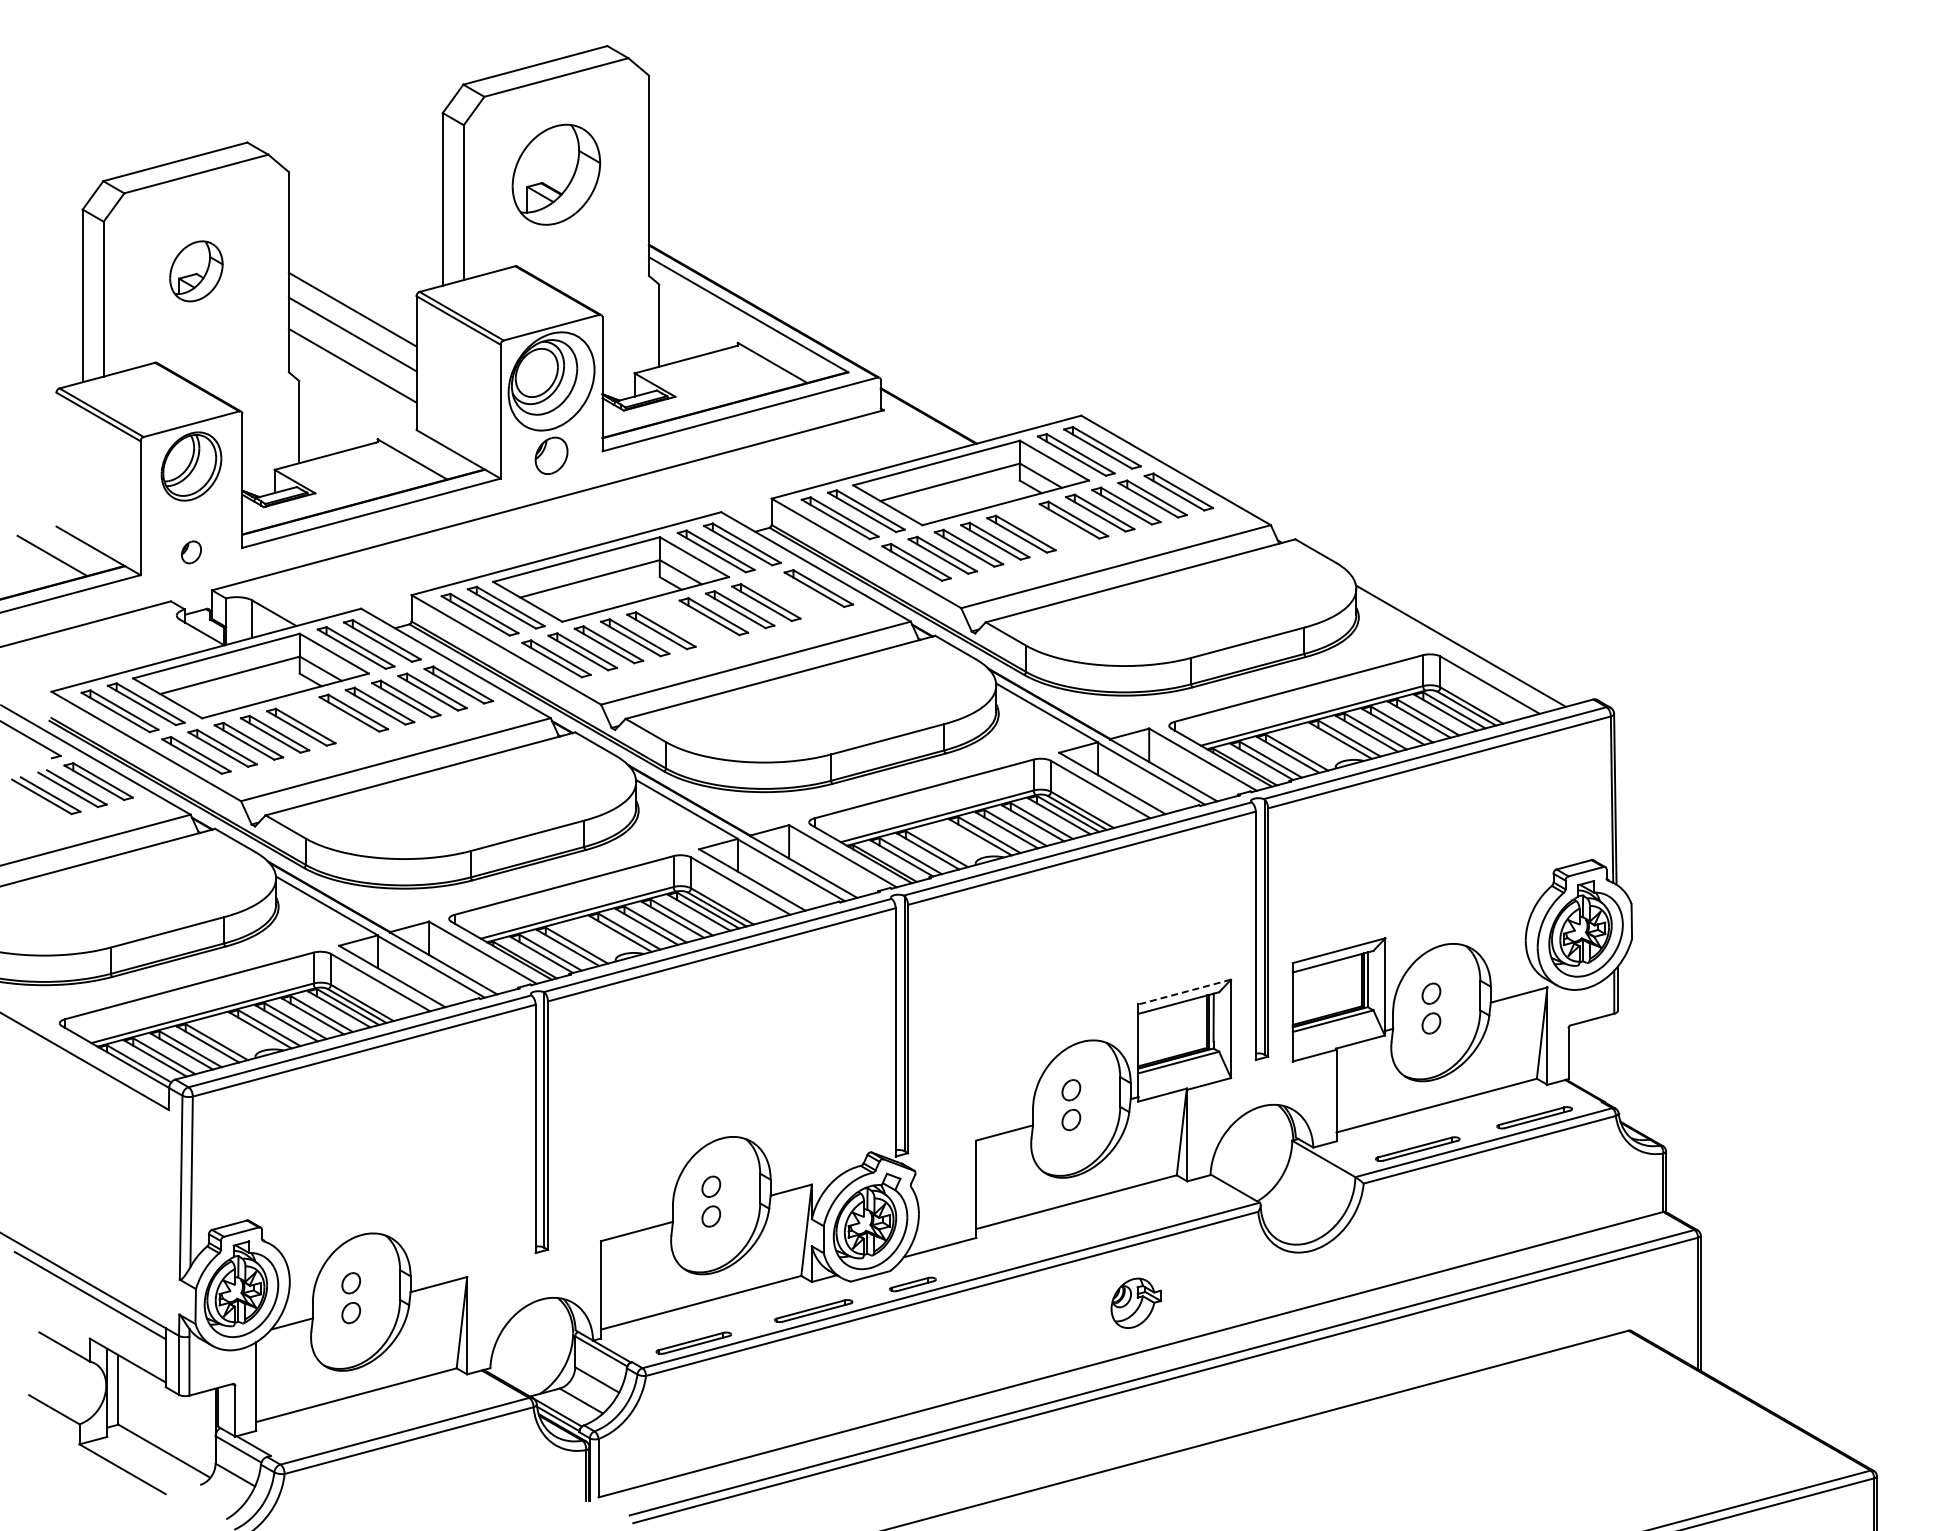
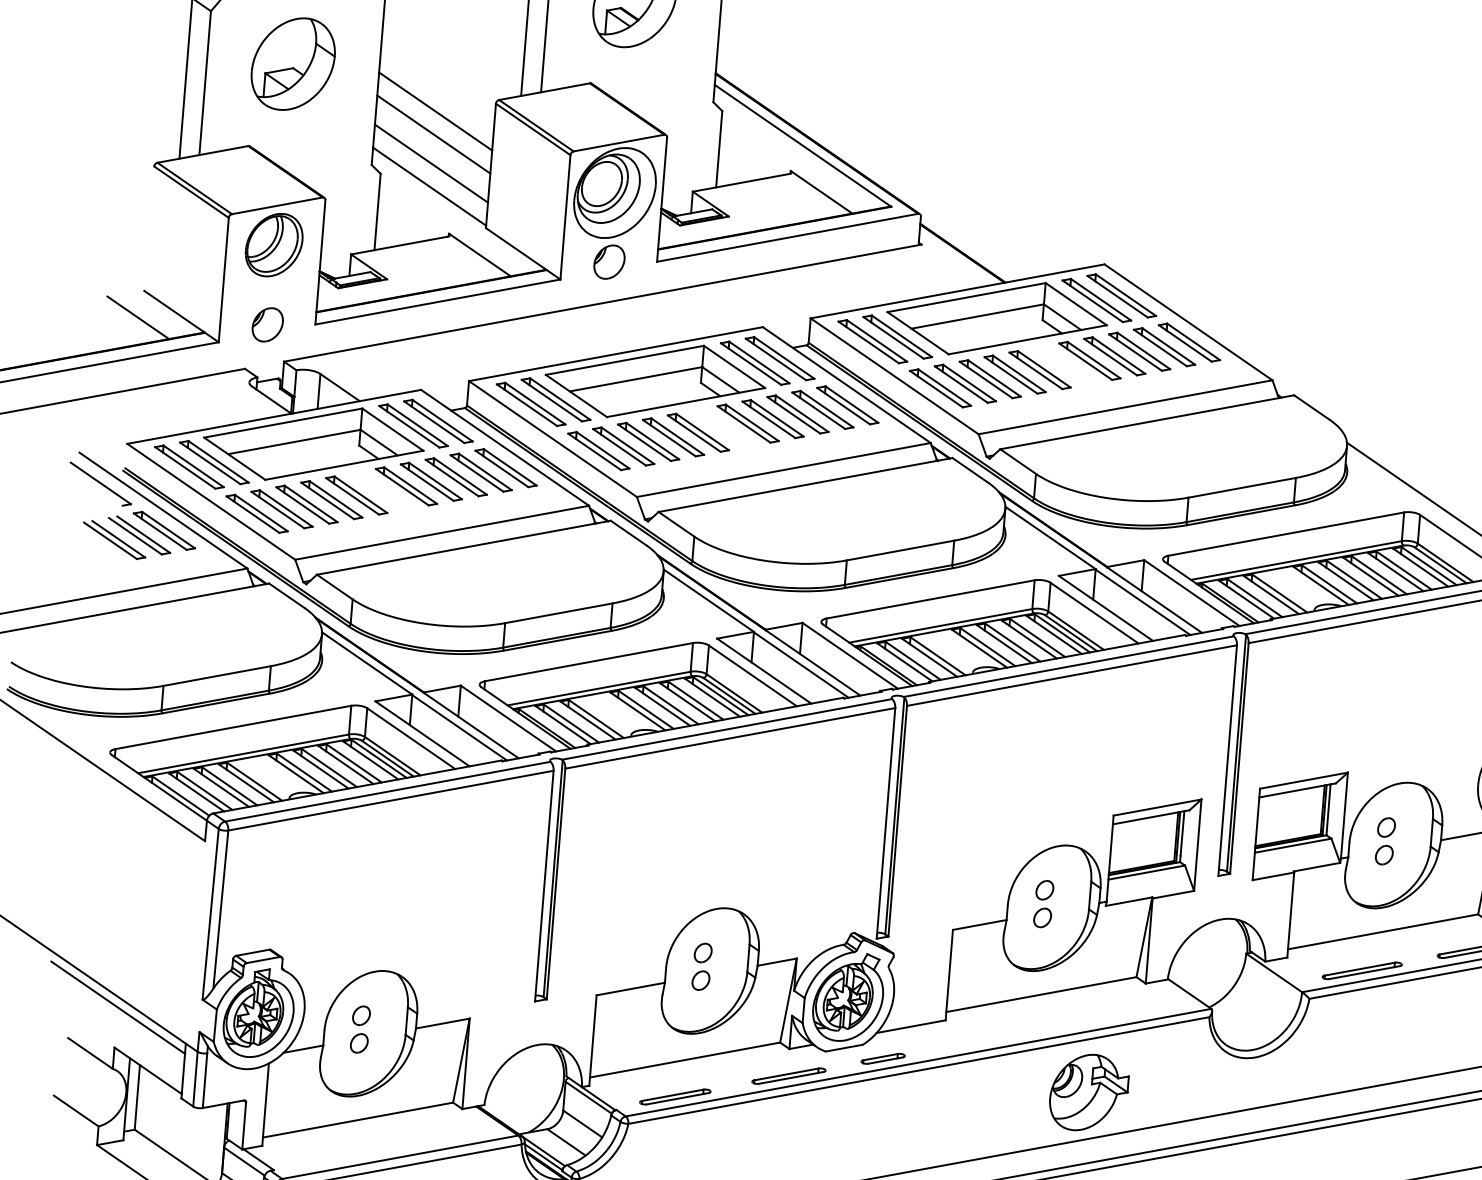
part: (196, 271) -> (293, 64), size x1.67
line: (352, 390) -> (429, 186), added
part: (191, 552) -> (267, 325), size x1.67
part: (792, 595) -> (822, 409), added
line: (1184, 992) -> (1157, 807), dashed -> solid
part: (1136, 1303) -> (1089, 1093), size x1.67

